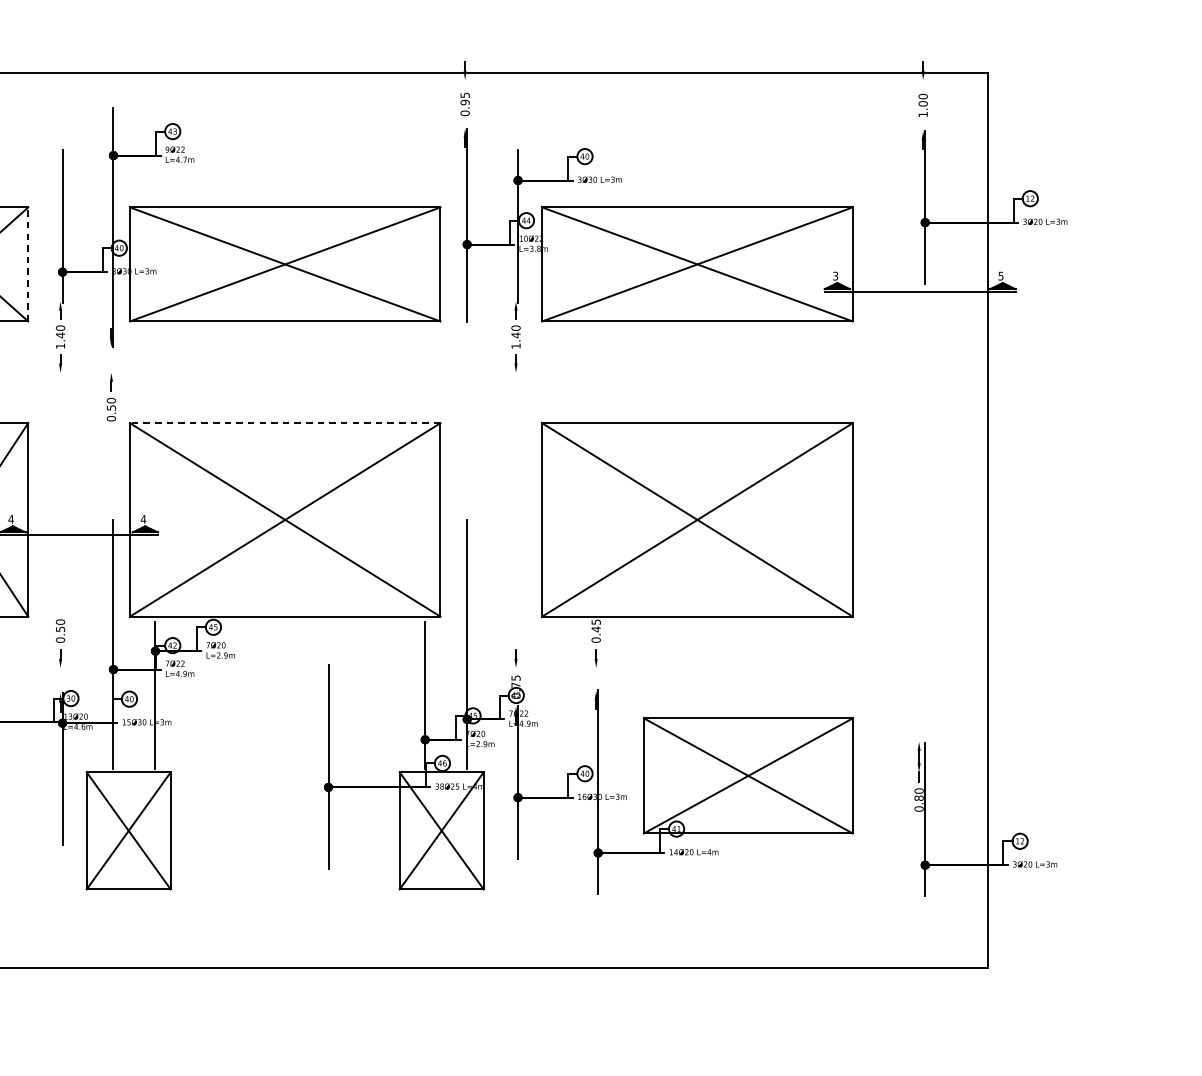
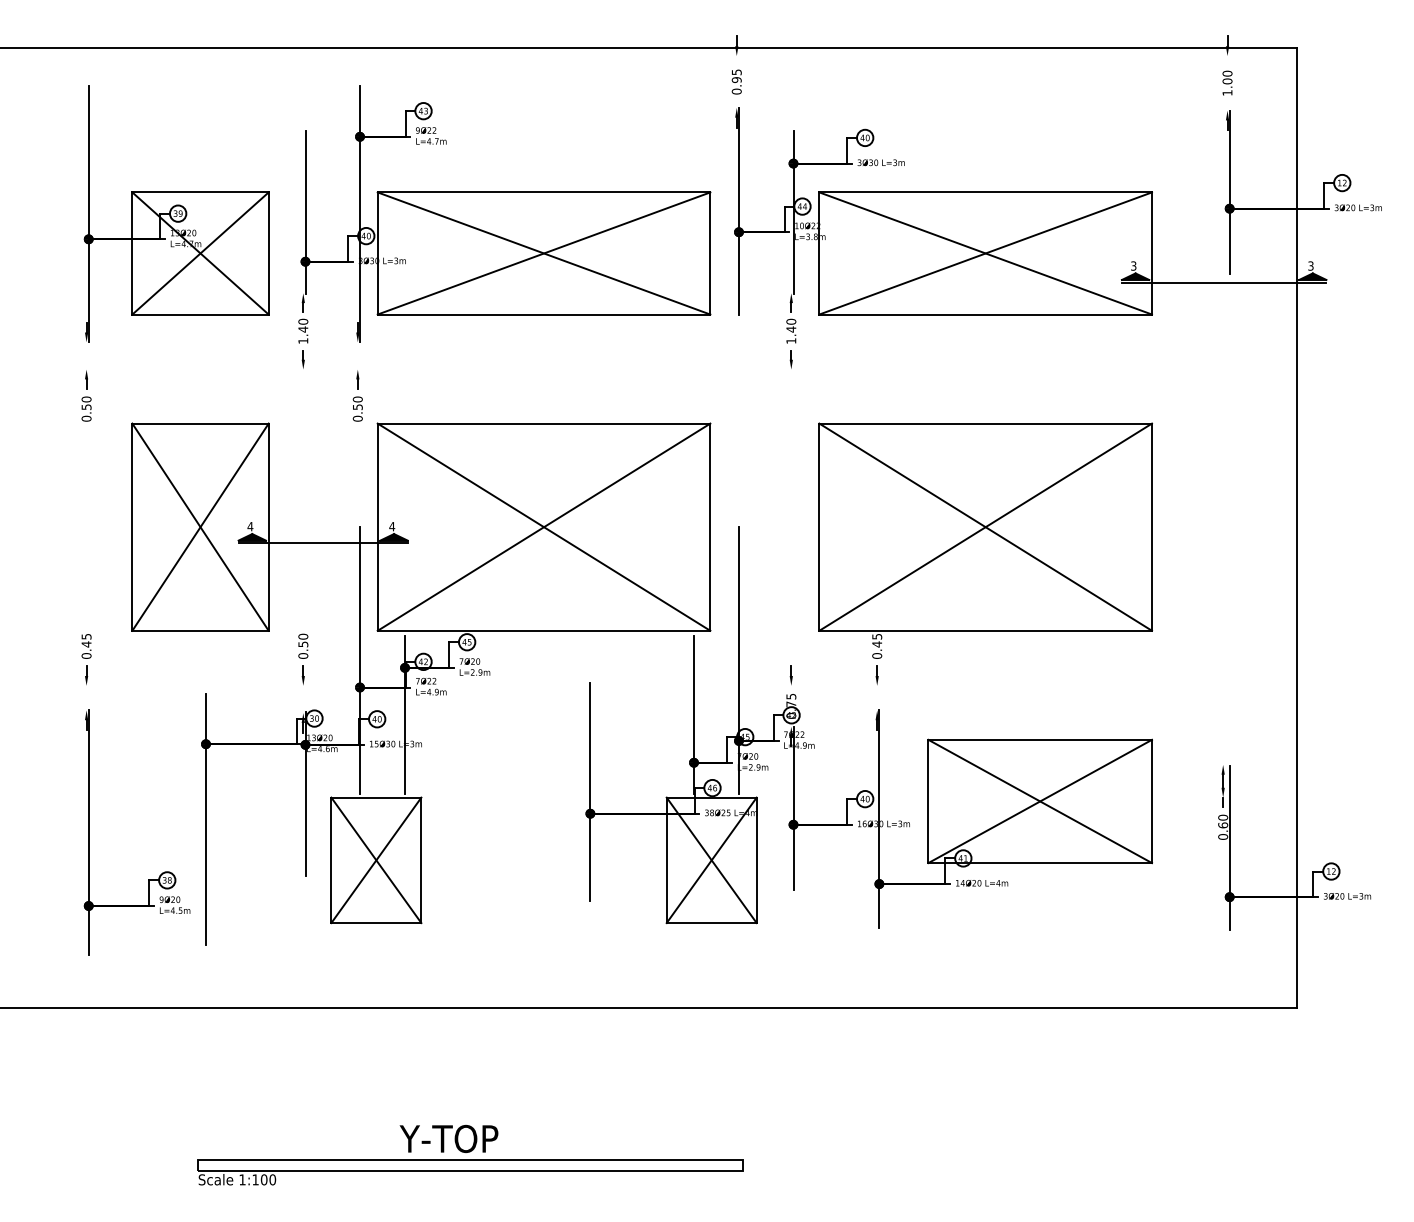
line: (28, 263) -> (268, 252), dashed -> solid
text: (1000, 275) -> (1310, 265), 5 -> 3
line: (284, 423) -> (543, 423), dashed -> solid
text: (918, 798) -> (1222, 825), 0.80 -> 0.60

